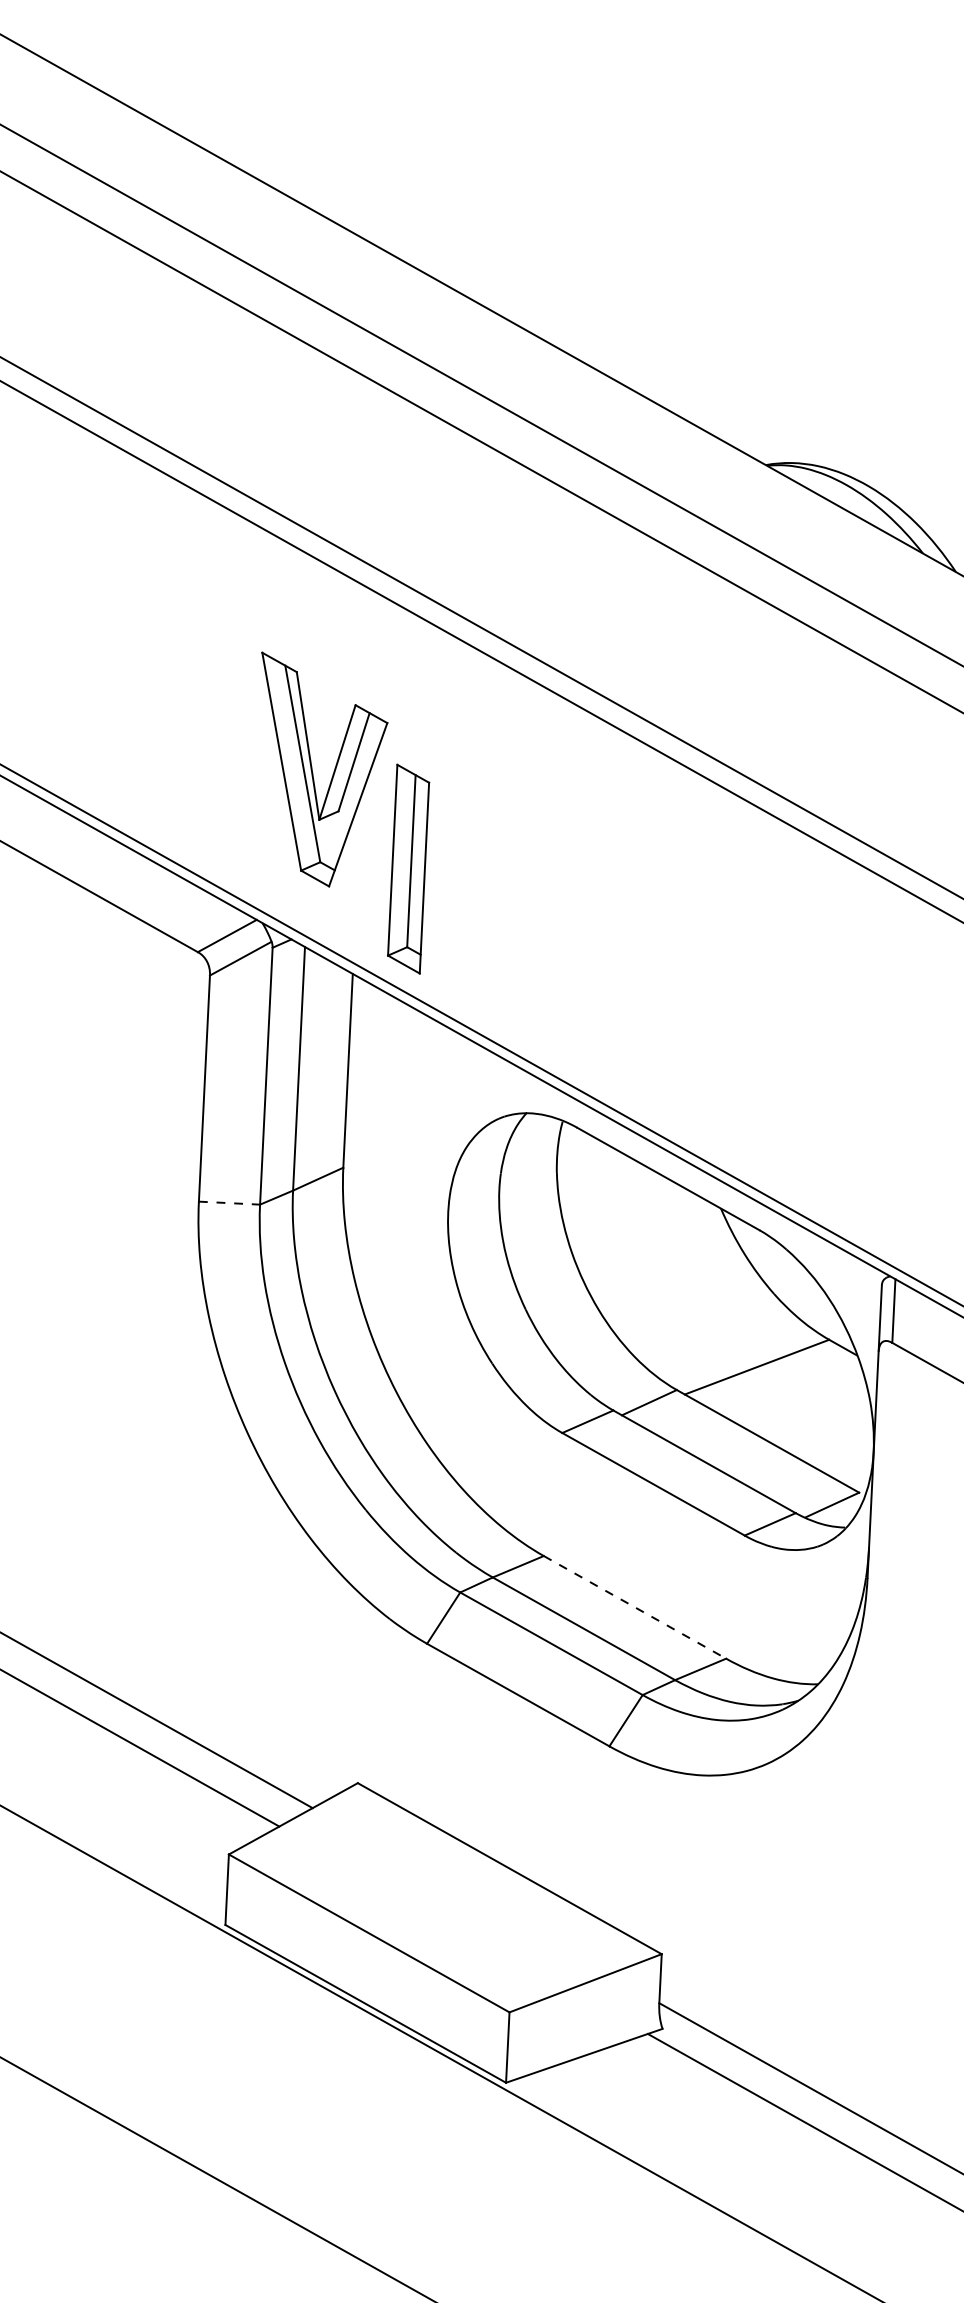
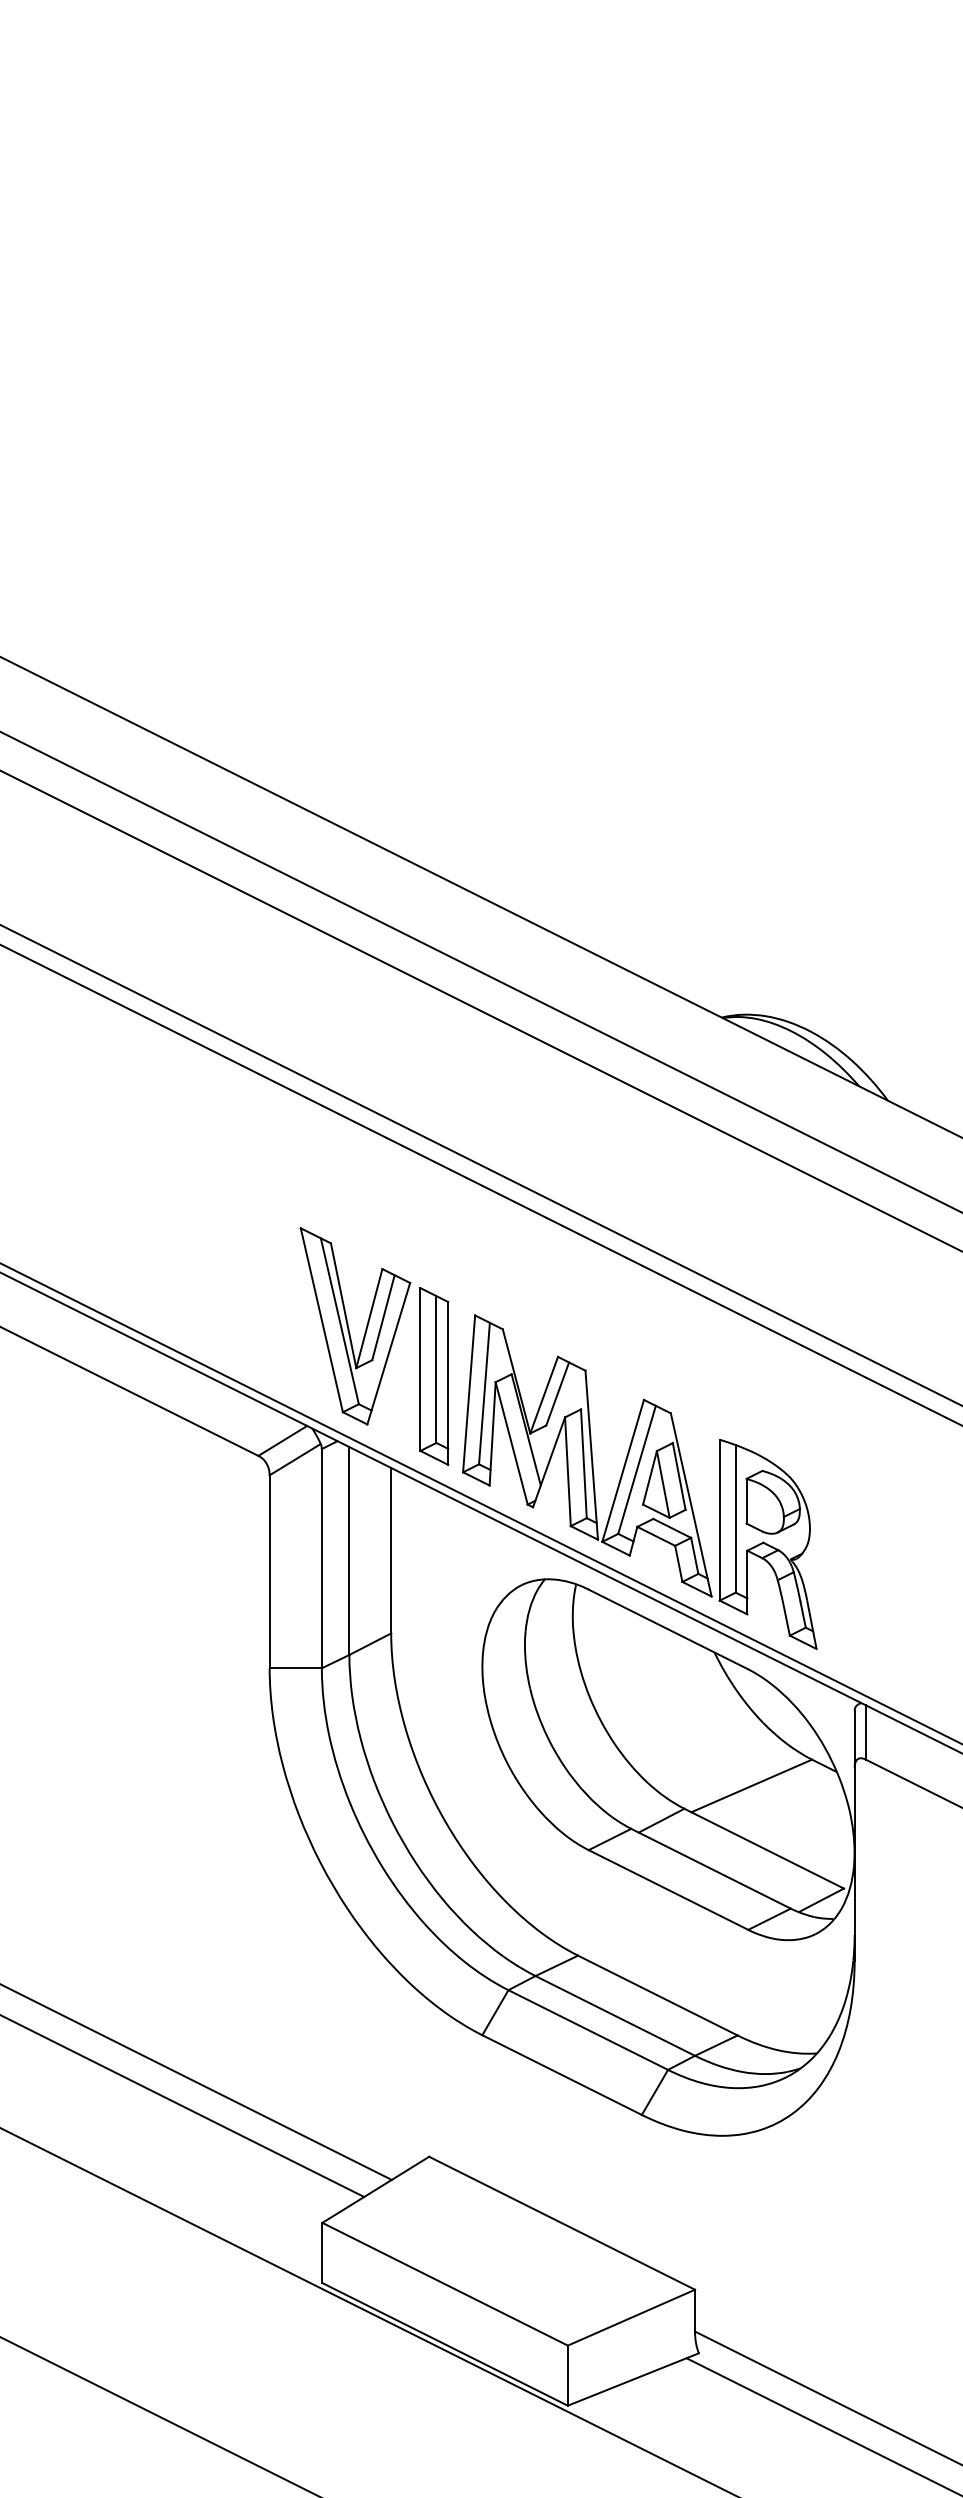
part: (313, 772) -> (349, 1328), moved
part: (642, 1003) -> (639, 1481), added
line: (230, 1203) -> (296, 1668), dashed -> solid
line: (635, 1607) -> (658, 1995), dashed -> solid

